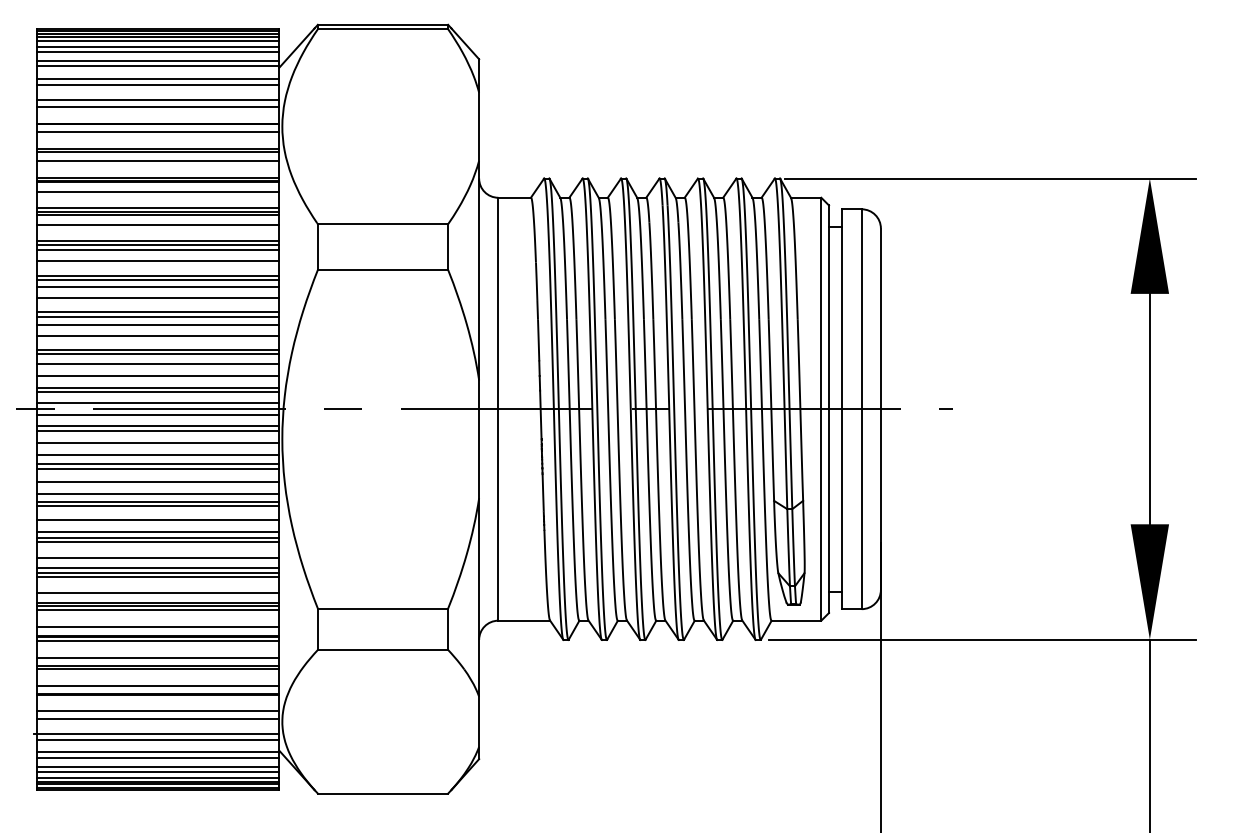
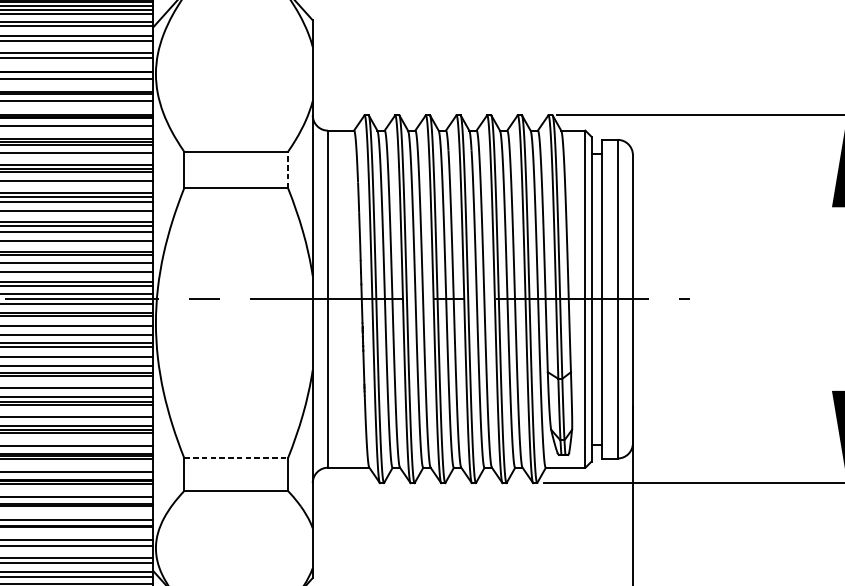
line: (448, 247) -> (288, 170), solid -> dashed
line: (383, 608) -> (236, 457), solid -> dashed

